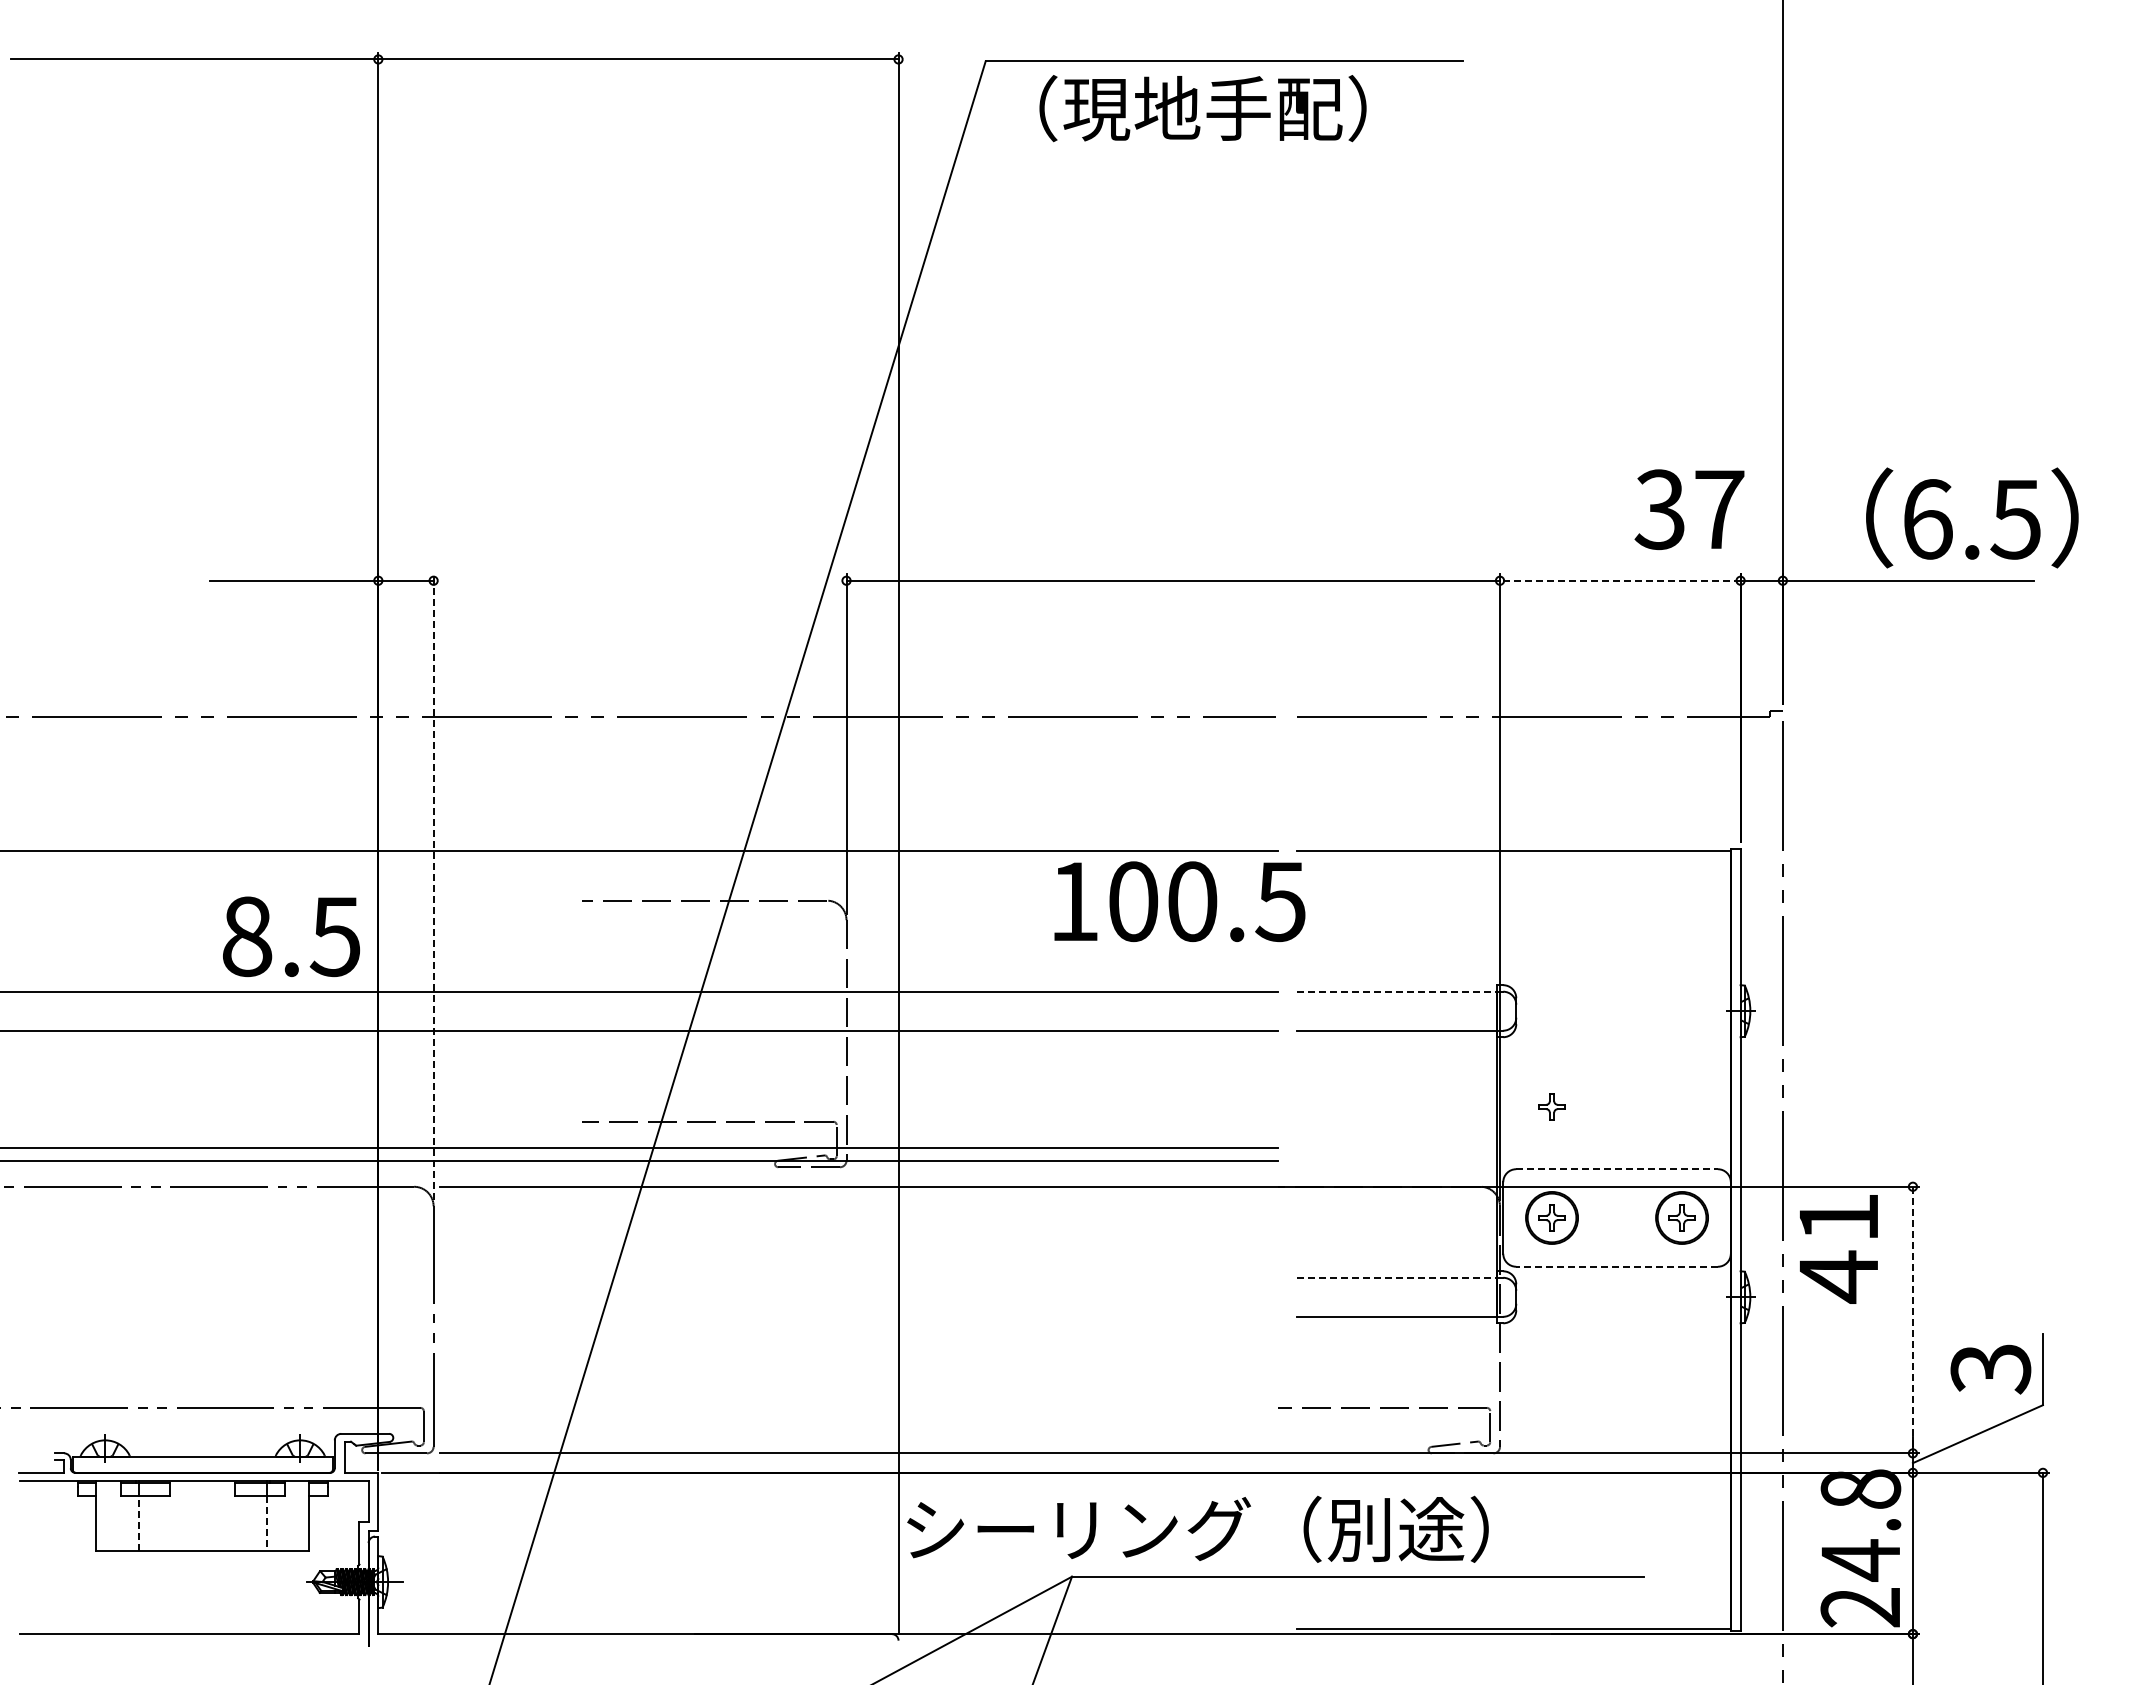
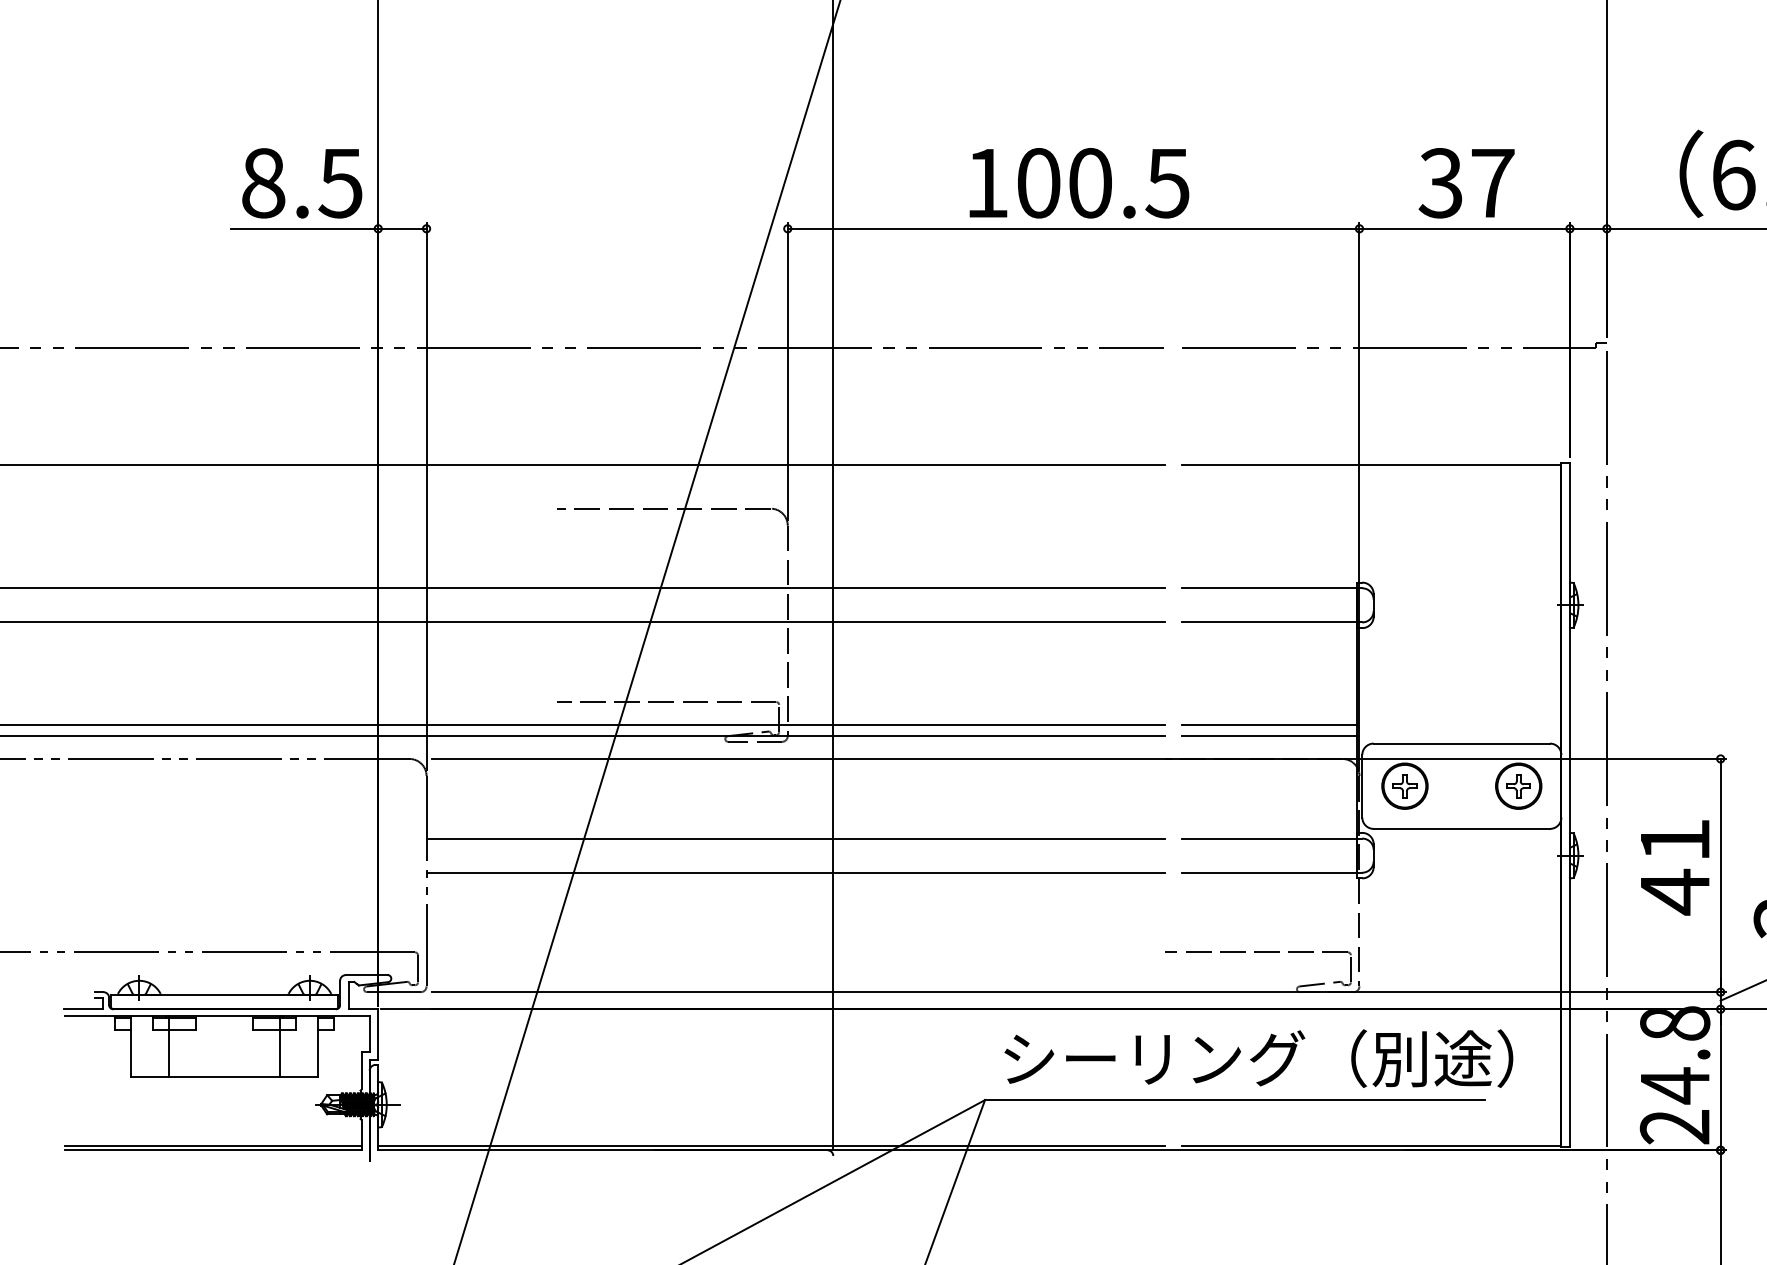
text: (1689, 509) -> (1466, 183), moved
line: (1619, 580) -> (1463, 228), dashed -> solid
line: (433, 887) -> (426, 497), dashed -> solid
text: (1179, 901) -> (1079, 183), moved
text: (291, 936) -> (302, 183), moved
line: (1397, 991) -> (1269, 588), dashed -> solid
part: (1551, 1106) -> (1404, 688), removed
line: (1396, 1147) -> (1268, 724), added
line: (1396, 1160) -> (1268, 735), added
line: (1617, 1169) -> (1462, 743), dashed -> solid
text: (1838, 1249) -> (1674, 868), moved
line: (1617, 1266) -> (1462, 828), dashed -> solid
line: (855, 1277) -> (795, 838), added
line: (1397, 1277) -> (1269, 838), dashed -> solid
line: (855, 1316) -> (795, 872), added
line: (1912, 1320) -> (1720, 875), dashed -> solid
line: (139, 1523) -> (169, 1053), dashed -> solid
line: (266, 1524) -> (280, 1054), dashed -> solid
text: (1197, 1528) -> (1258, 1057), moved
line: (189, 1628) -> (213, 1145), added
line: (827, 1628) -> (771, 1145), added

